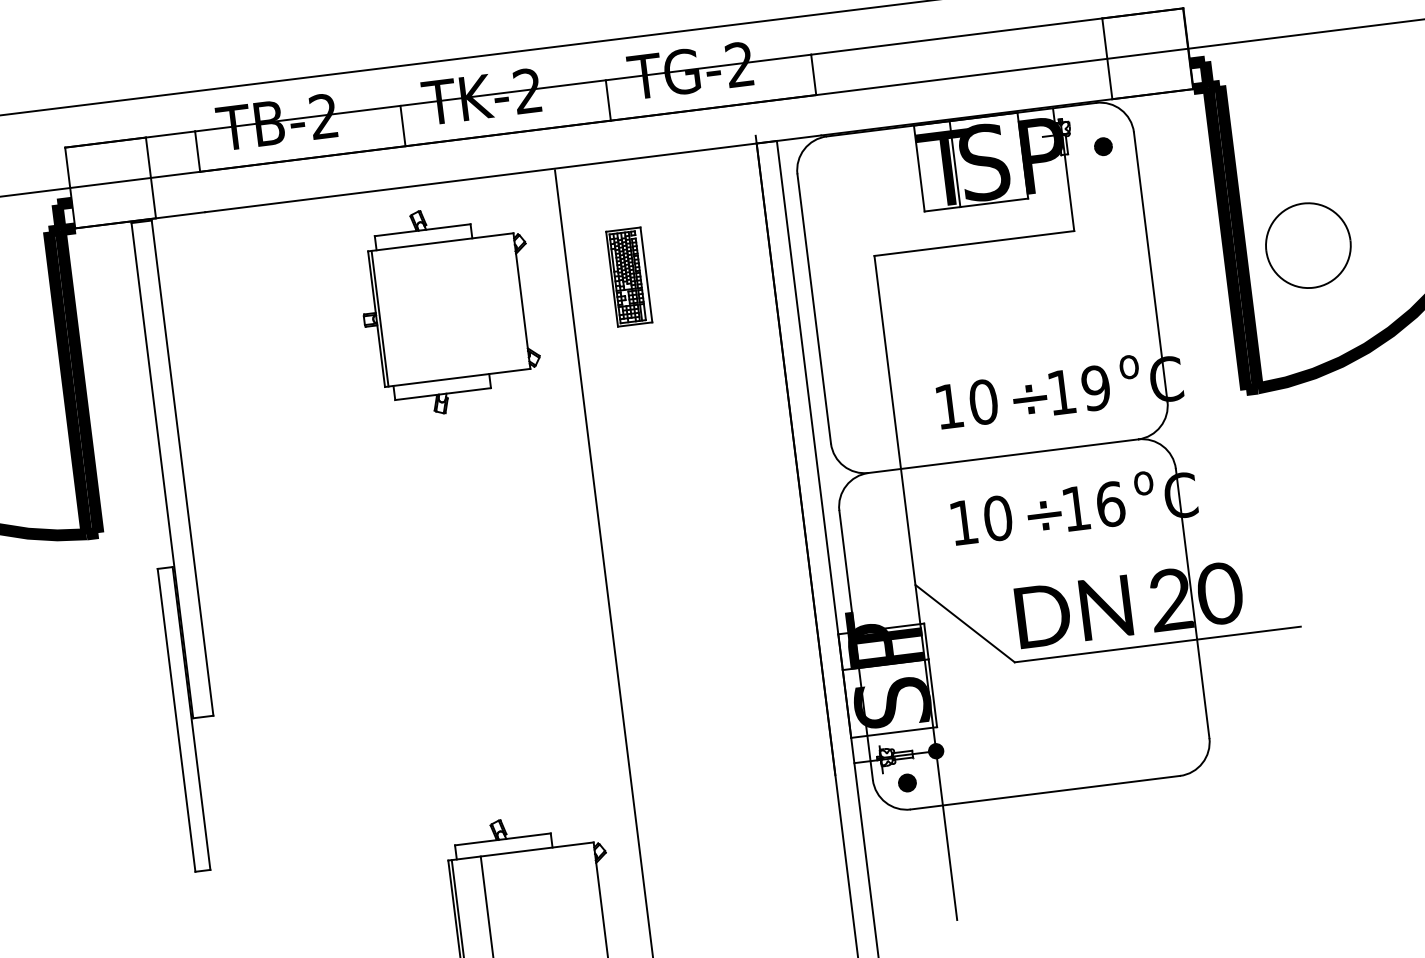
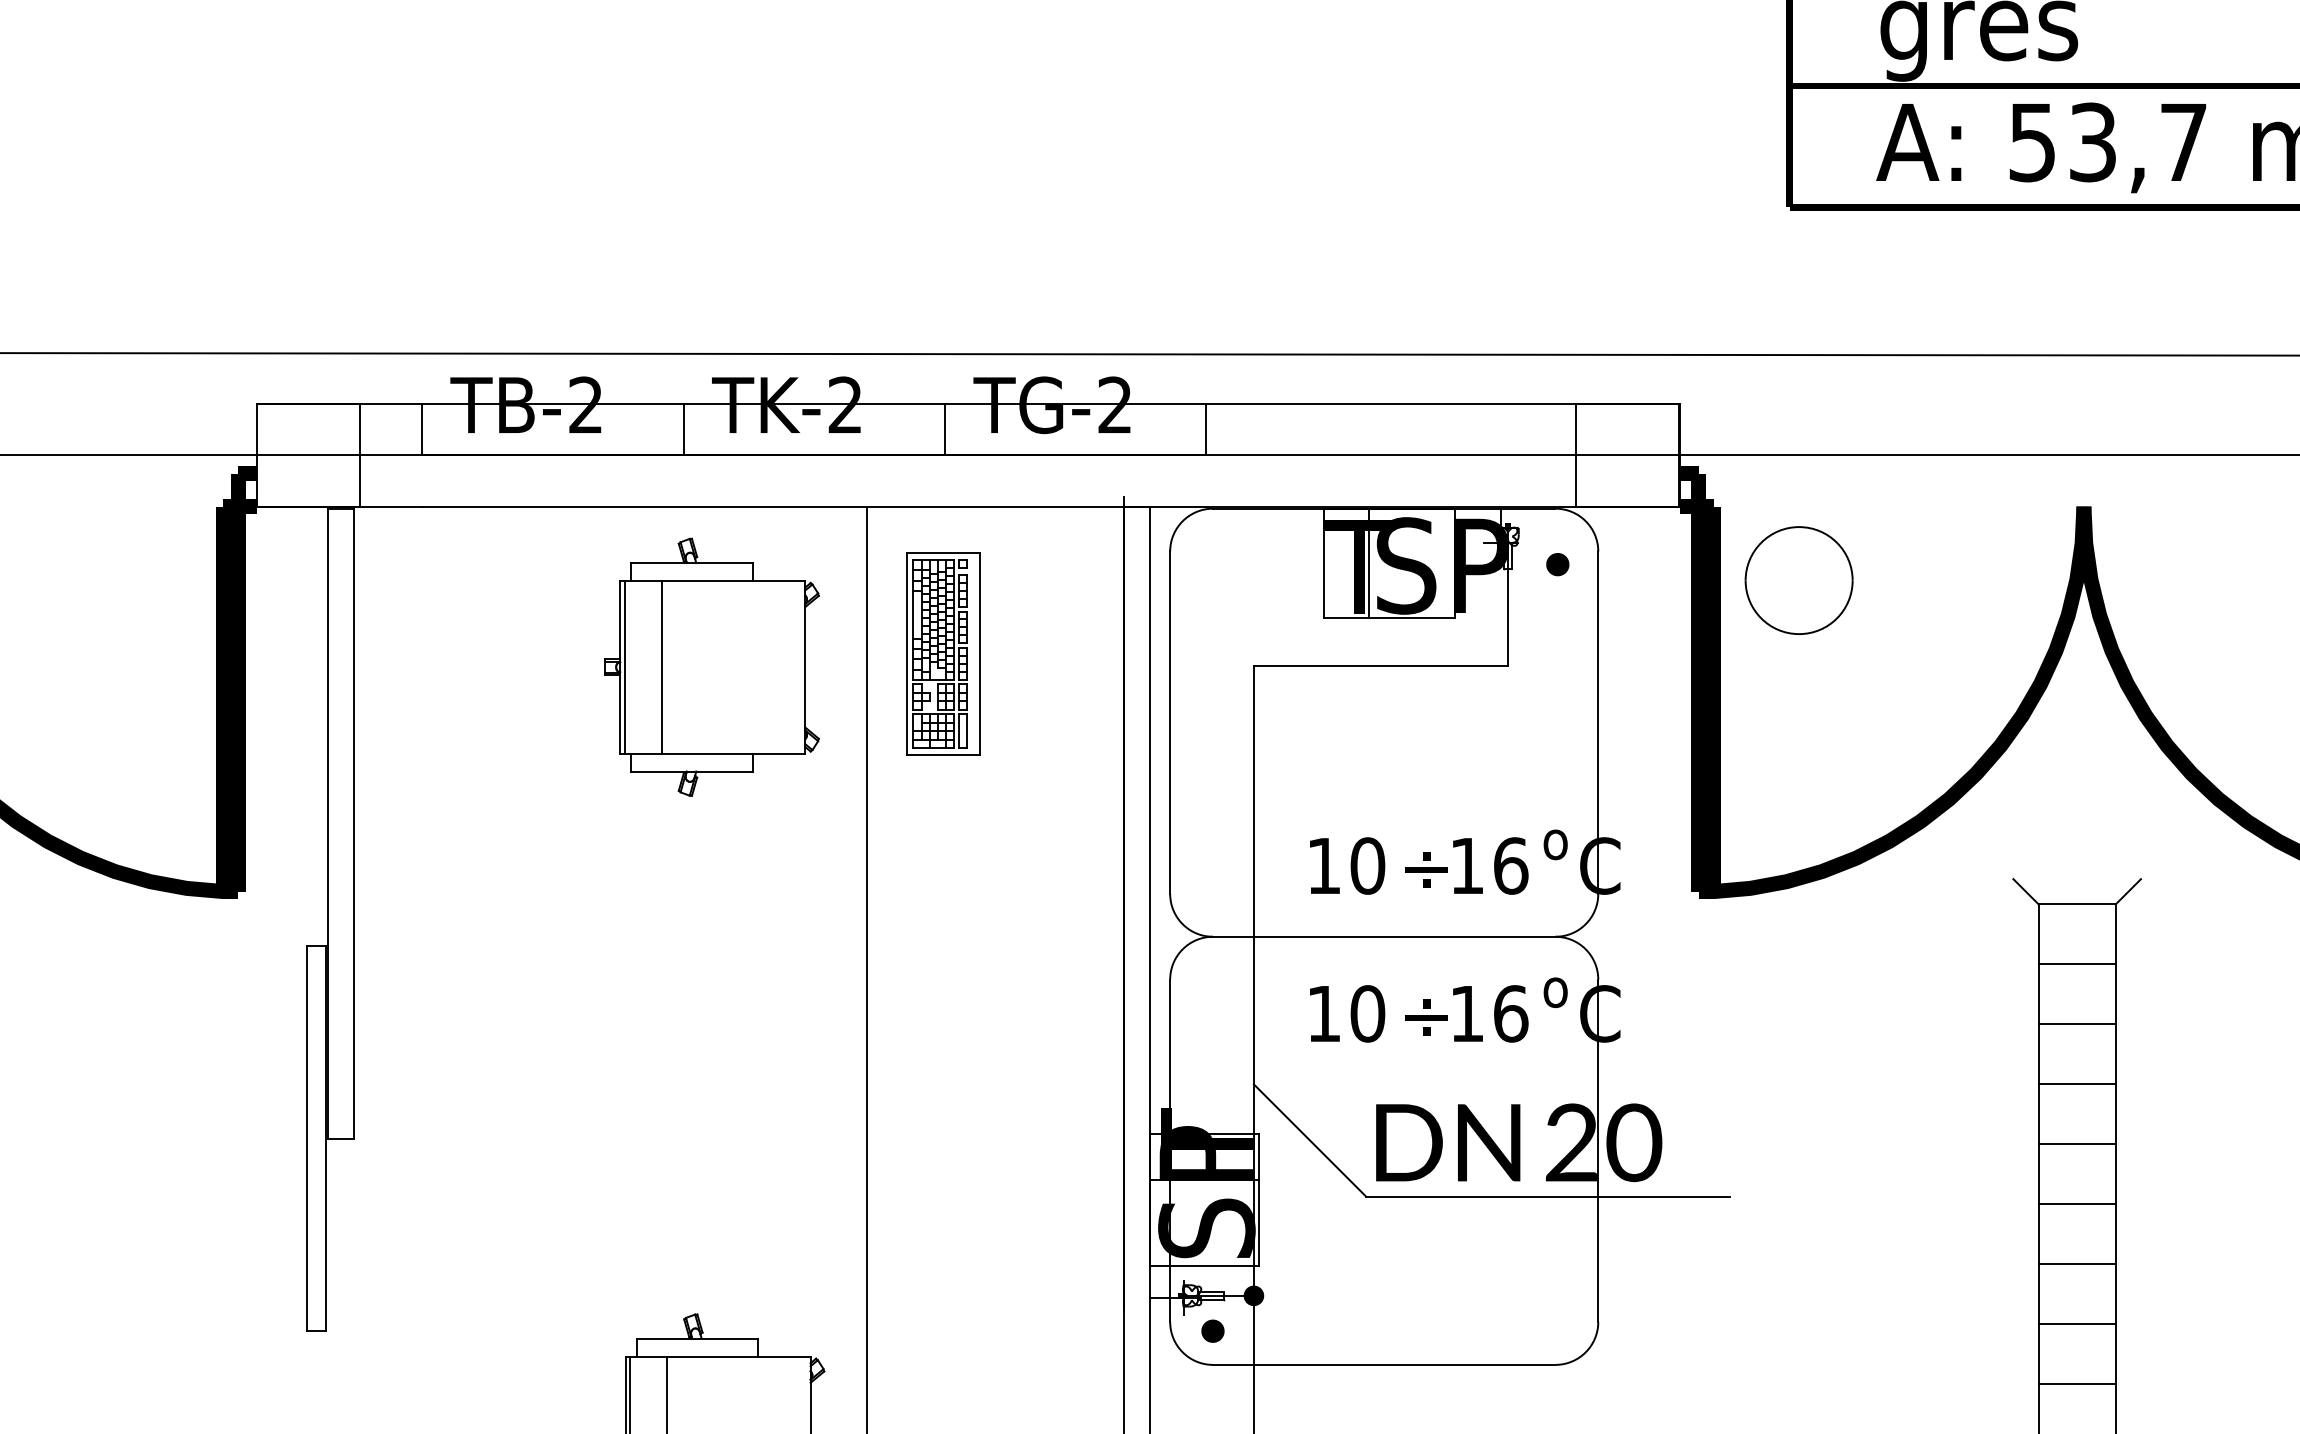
part: (1307, 245) -> (1798, 580), moved
part: (629, 276) -> (943, 653), size x1.67
line: (408, 315) -> (661, 667), added
text: (1095, 387) -> (1510, 865), 19 -> 16

